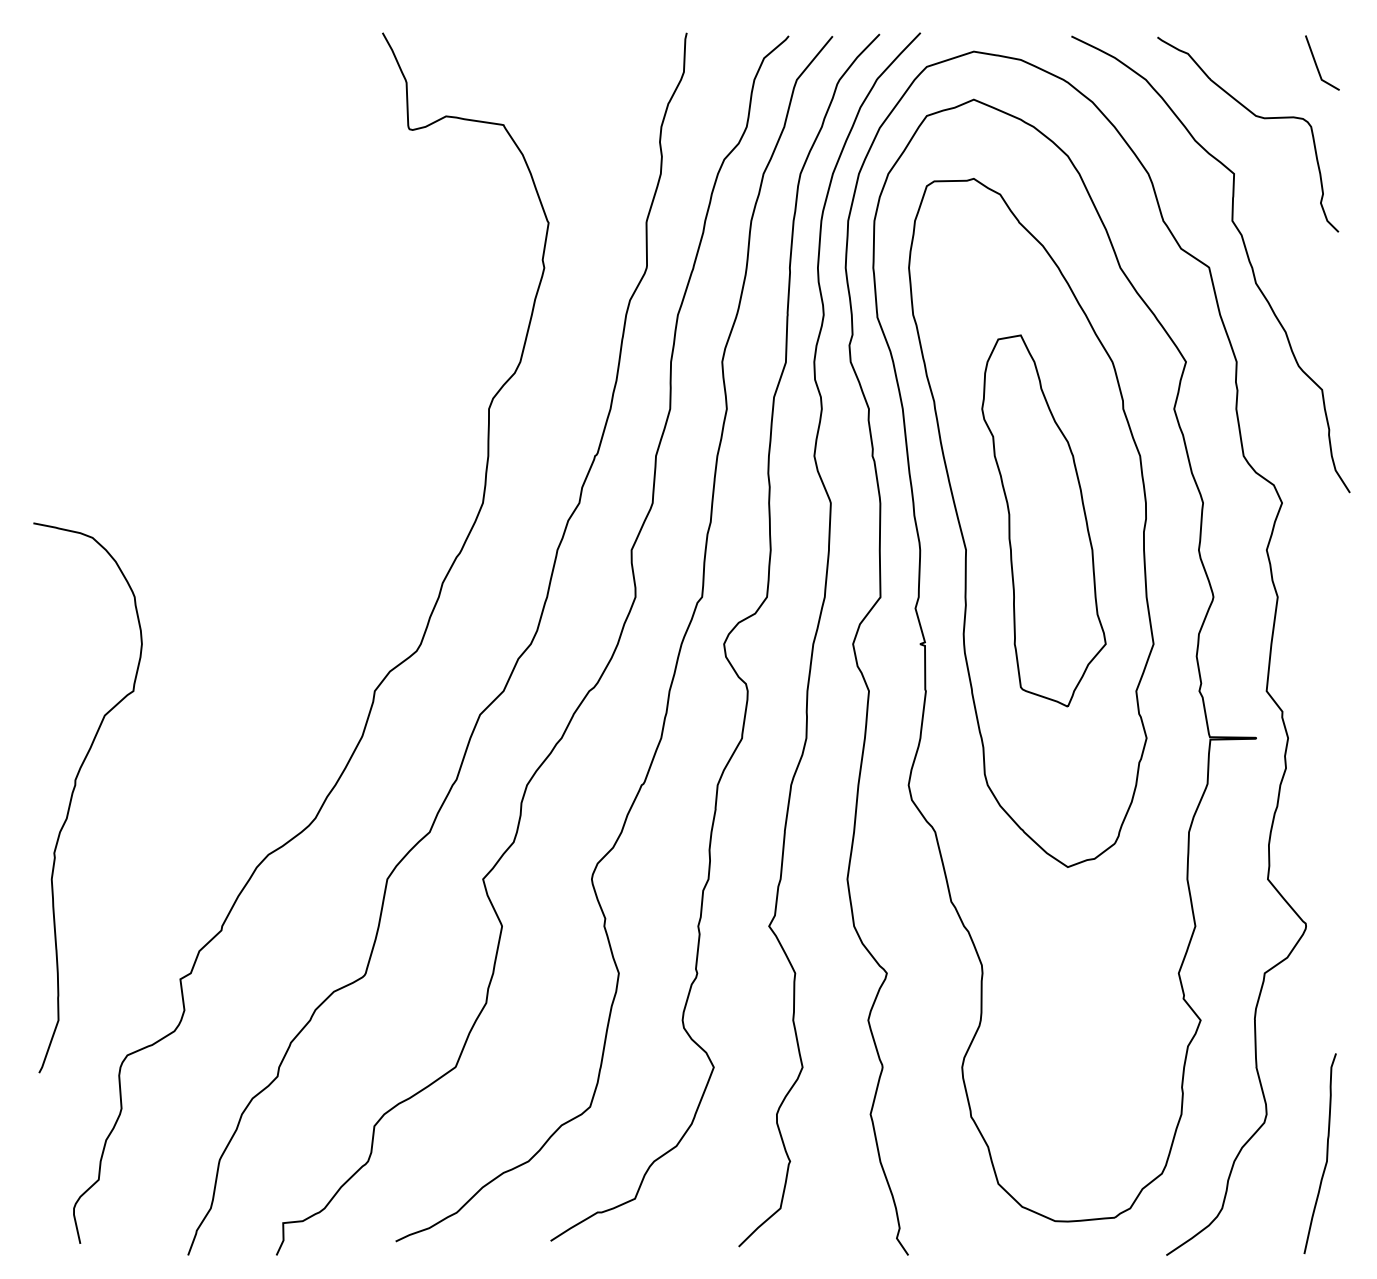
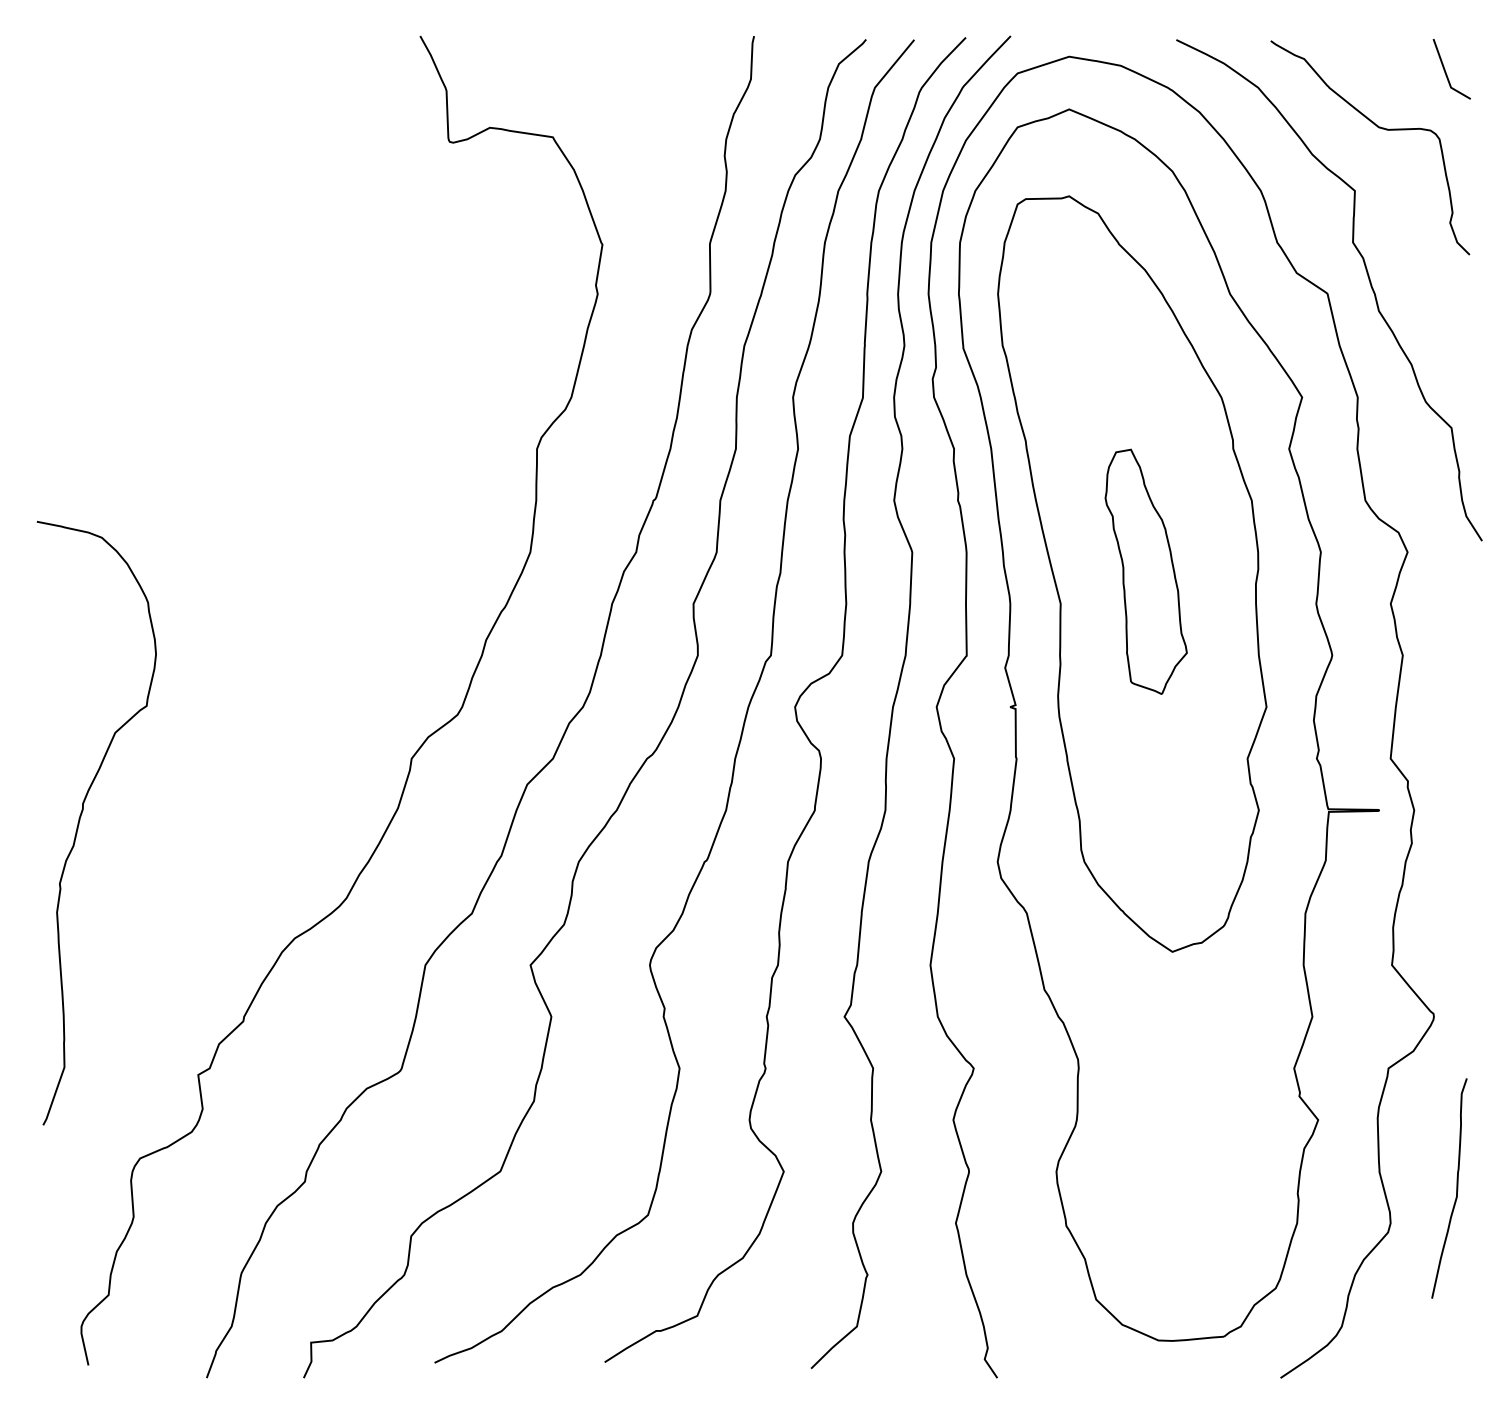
part: (1043, 520) -> (1145, 571), size x0.6
curve: (74, 791) -> (82, 816), moved
curve: (1326, 1153) -> (1456, 1188), moved

